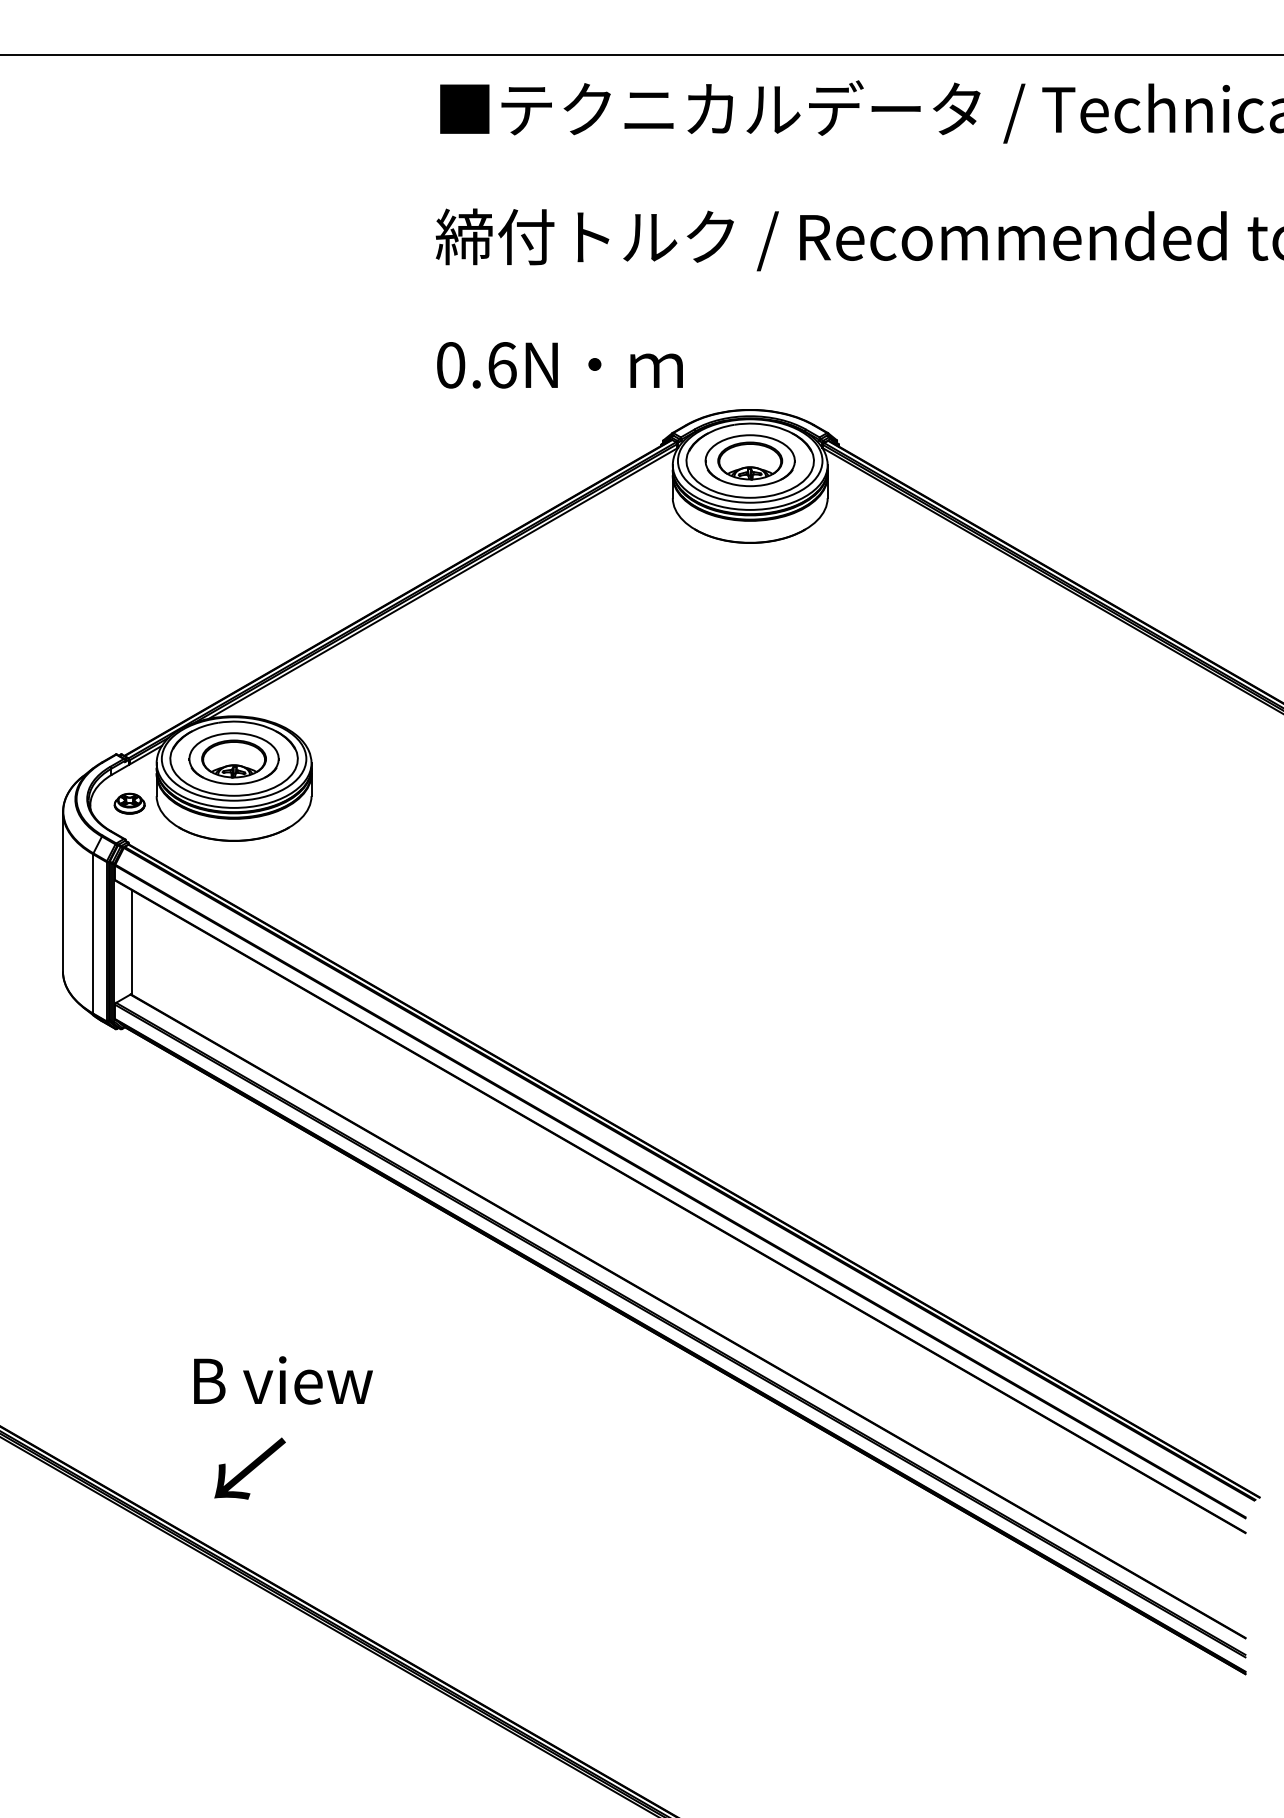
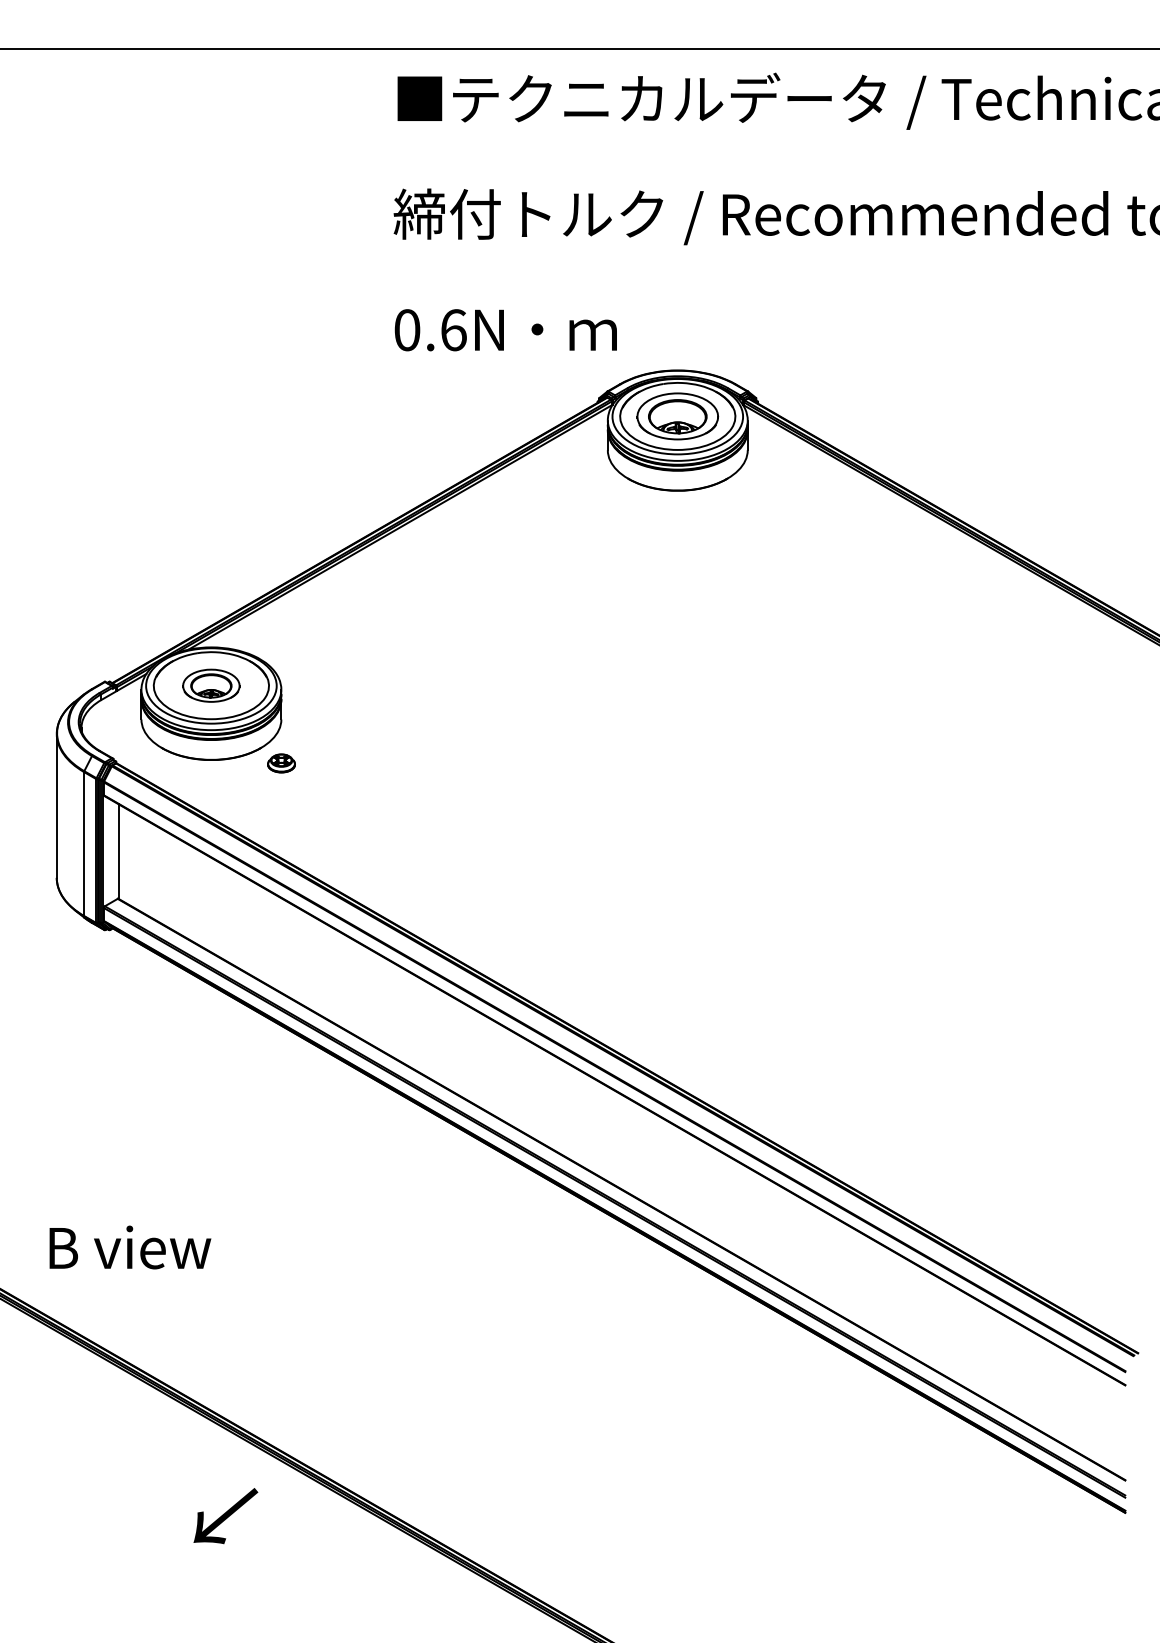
part: (233, 758) -> (210, 685), size x0.7
part: (129, 803) -> (281, 763), moved
text: (283, 1380) -> (130, 1247), moved
text: (249, 1468) -> (225, 1515), moved

